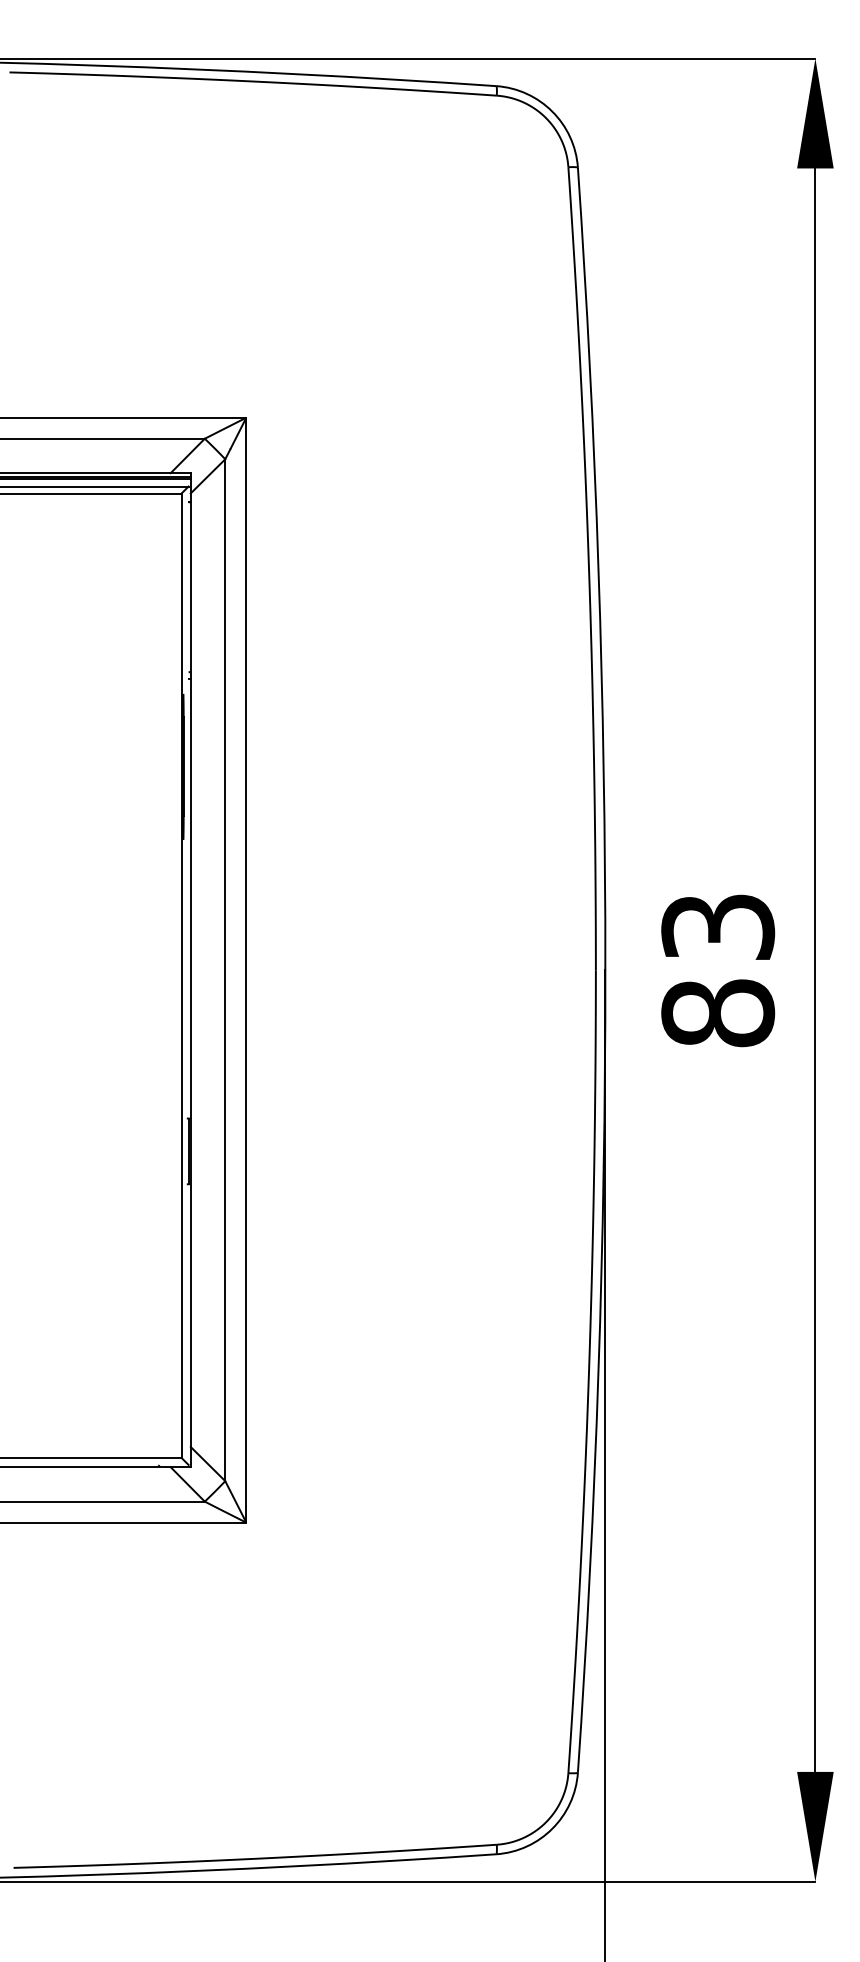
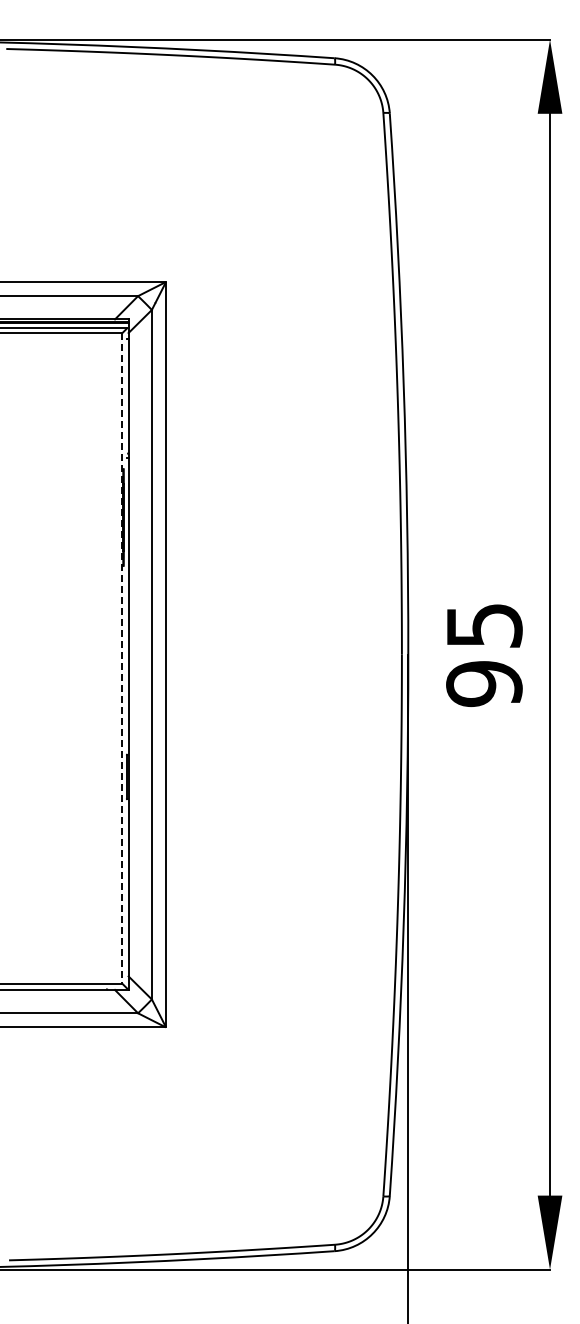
text: (718, 971) -> (484, 655), 83 -> 95
line: (181, 975) -> (122, 658), solid -> dashed

